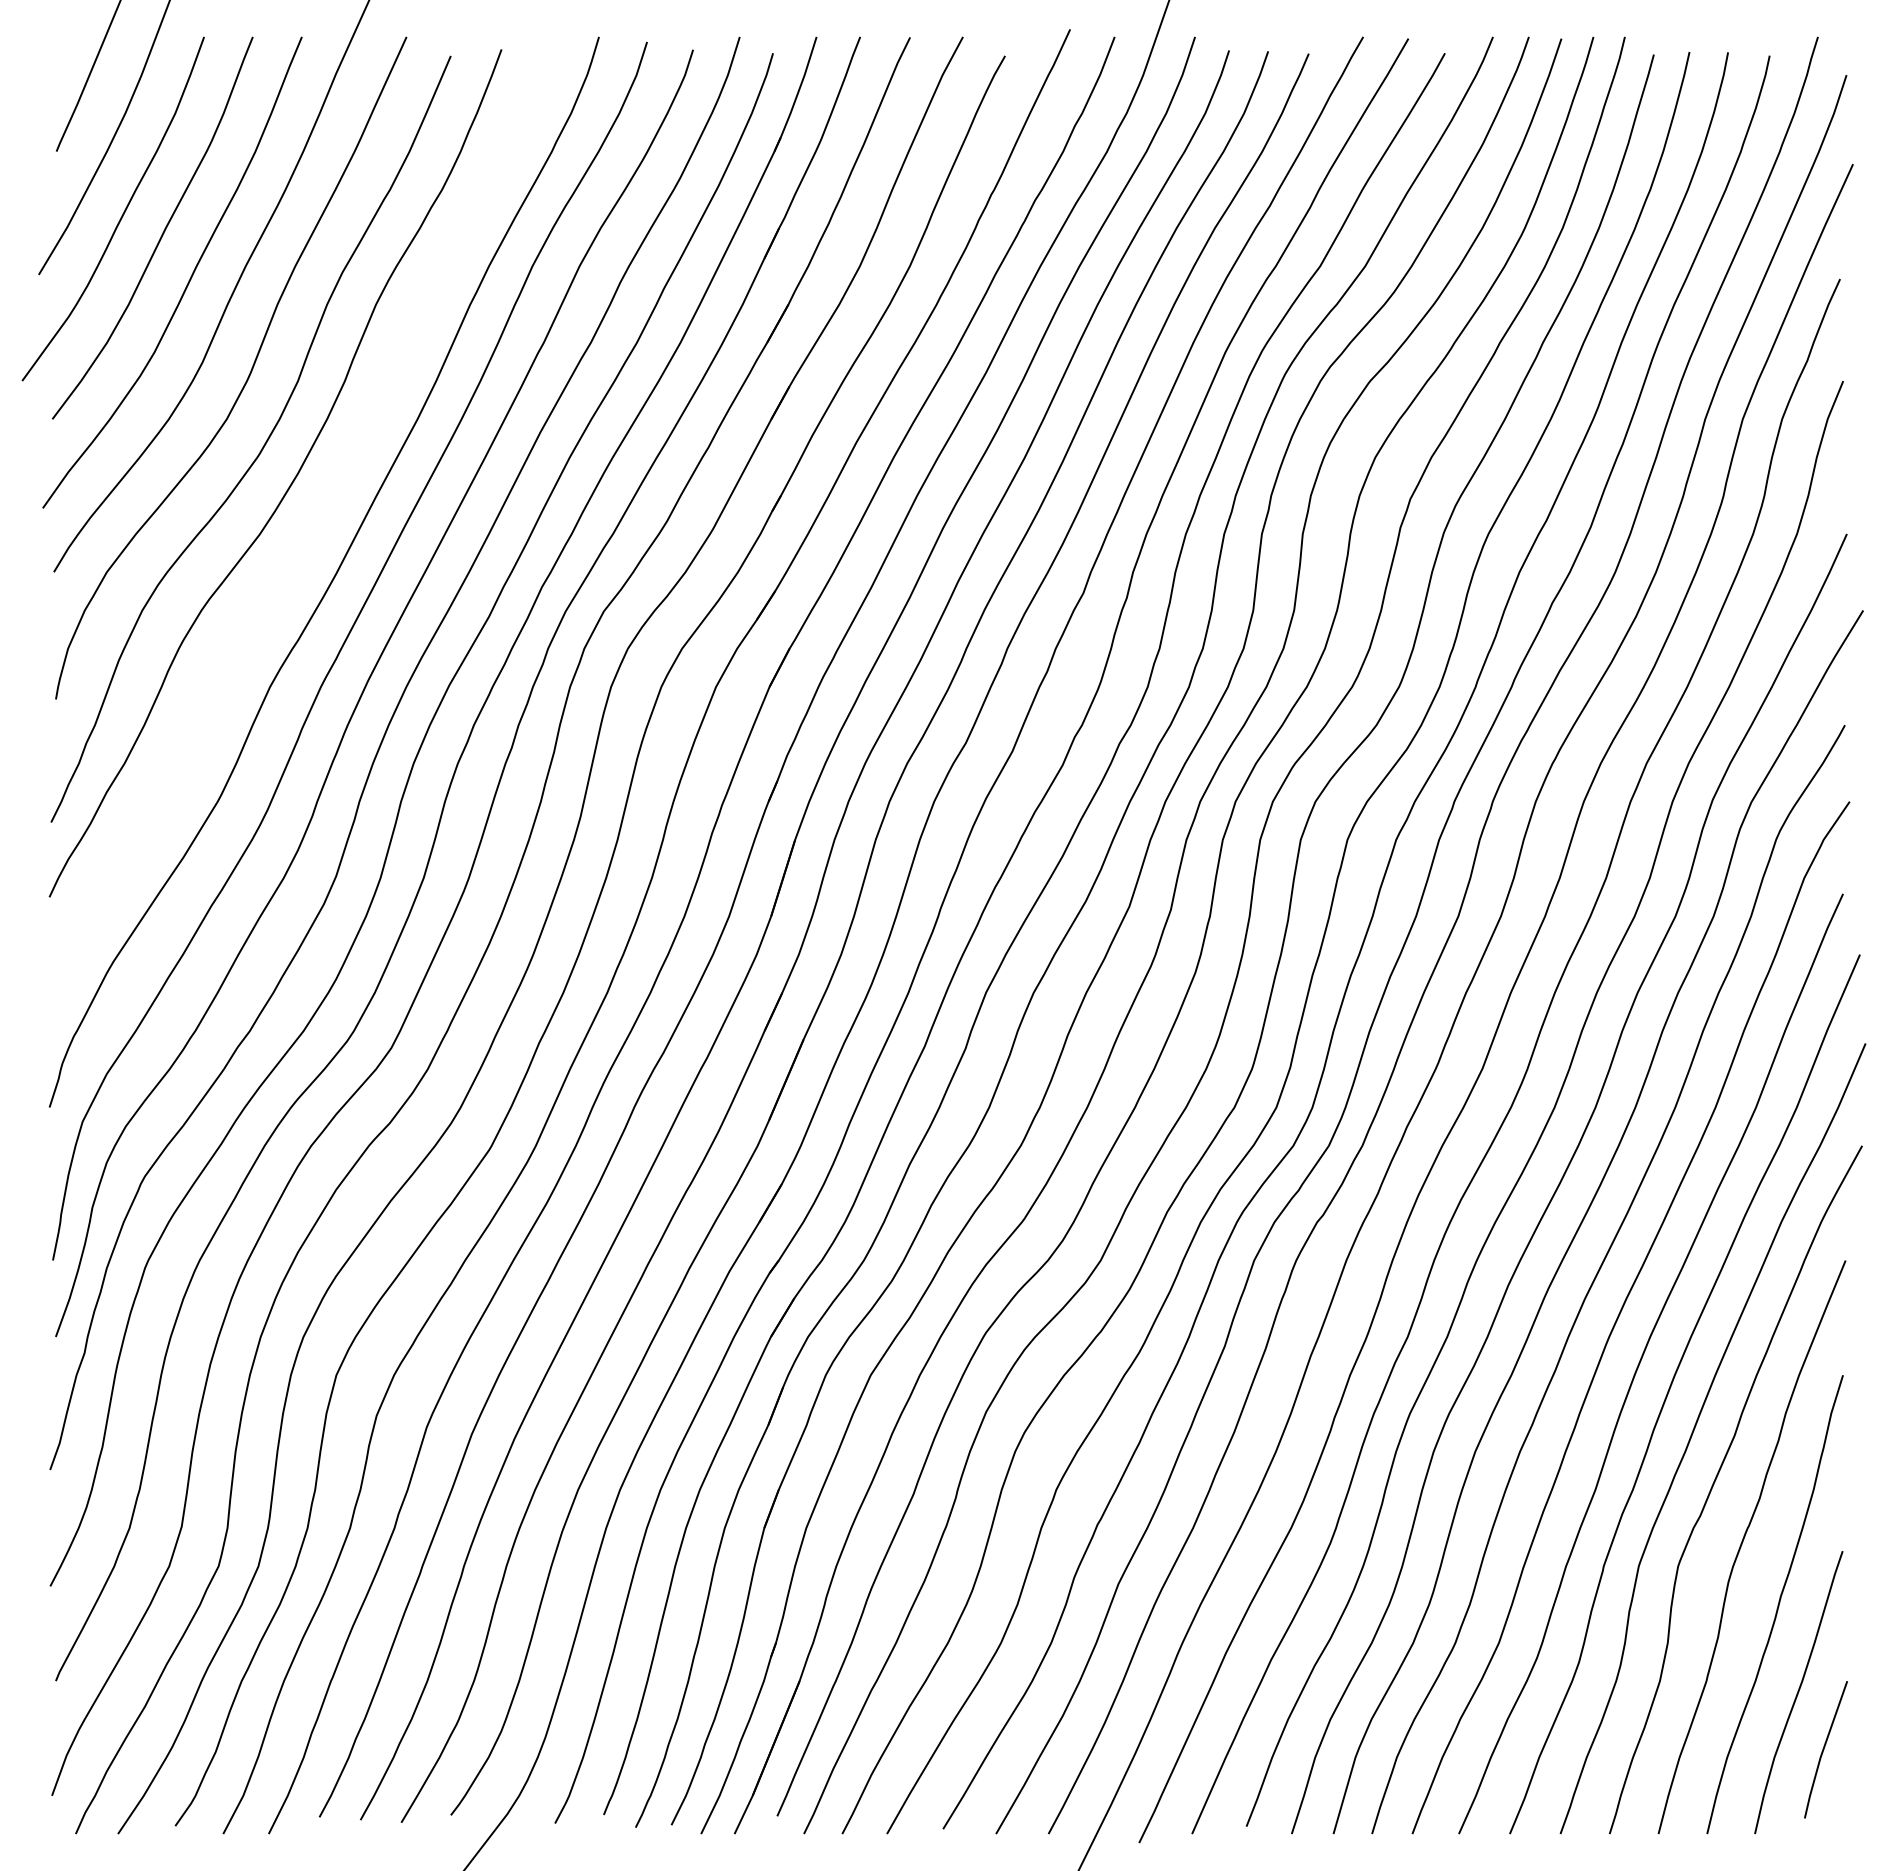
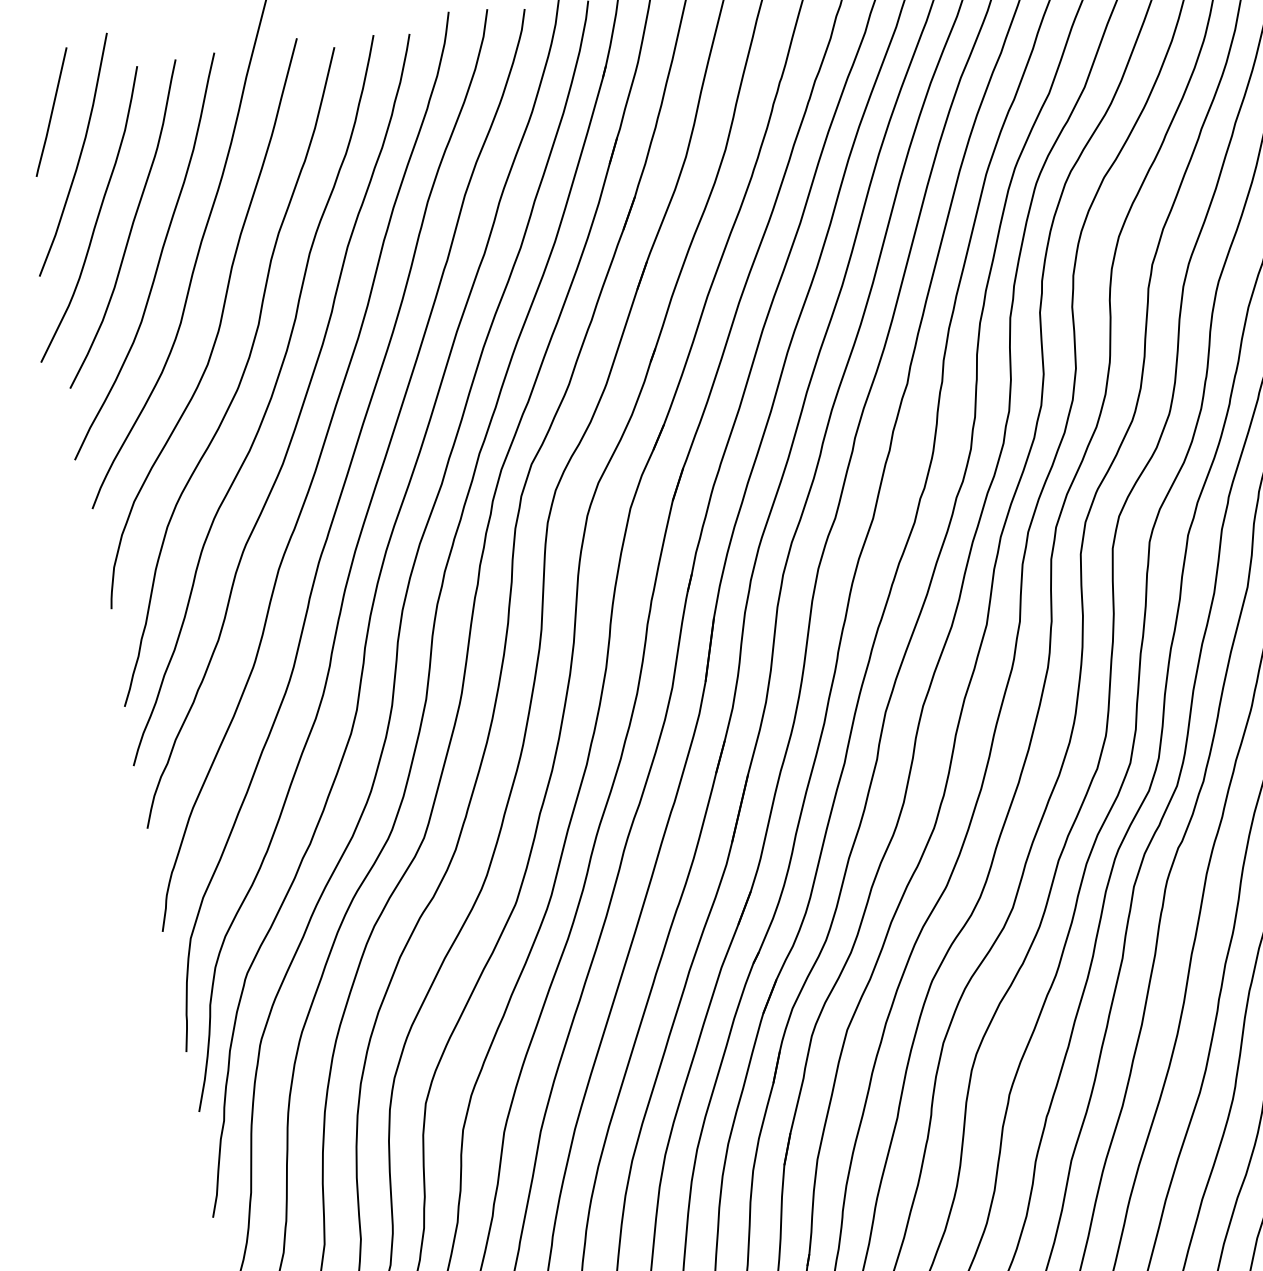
curve: (315, 523) -> (292, 434), added

